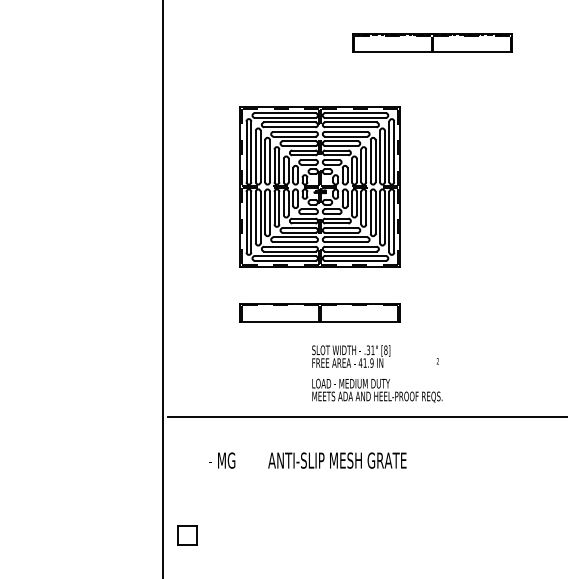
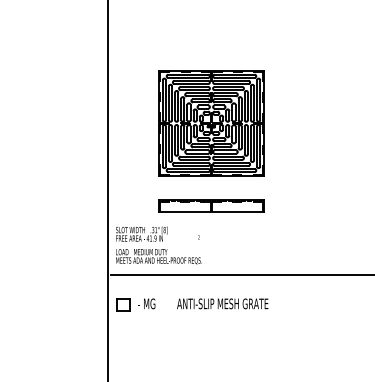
part: (432, 41) -> (285, 27), removed
text: (376, 373) -> (158, 245), moved
part: (186, 534) -> (123, 304), moved

